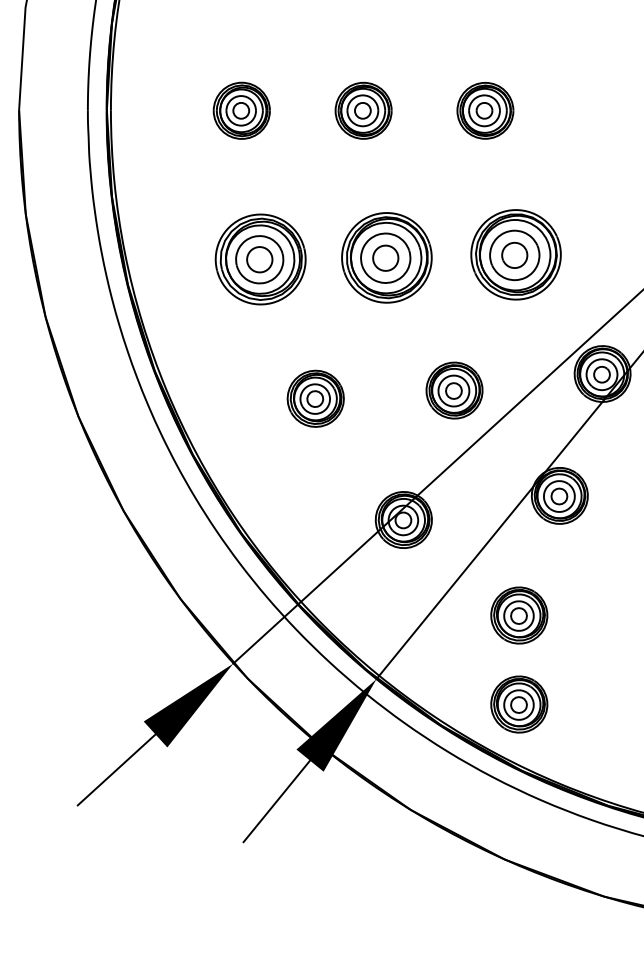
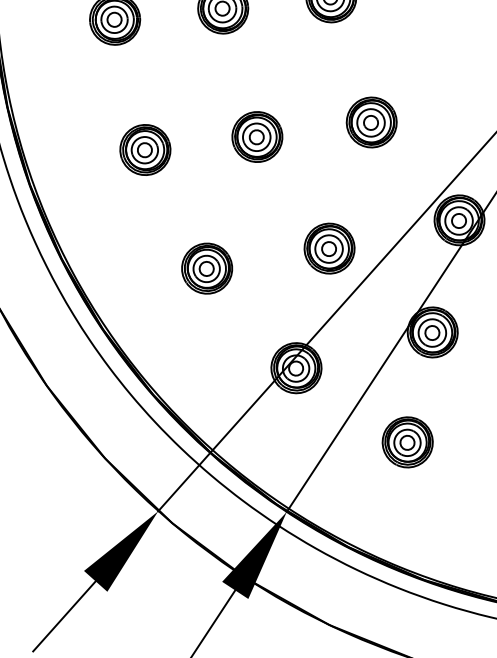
part: (515, 254) -> (371, 122), size x0.62
part: (386, 257) -> (256, 136), size x0.62
part: (260, 259) -> (145, 150), size x0.62
part: (519, 704) -> (416, 521), removed

